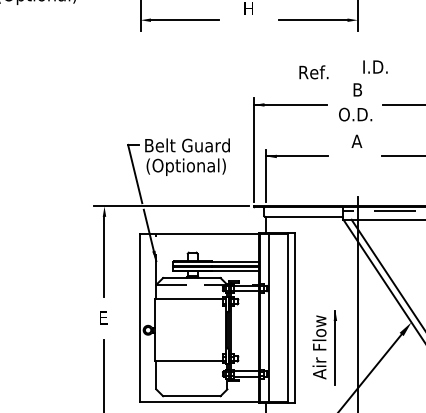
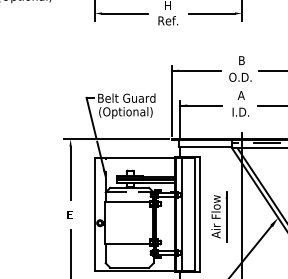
text: (374, 66) -> (240, 111), moved
text: (314, 71) -> (168, 20), moved
part: (324, 346) -> (219, 216), moved

